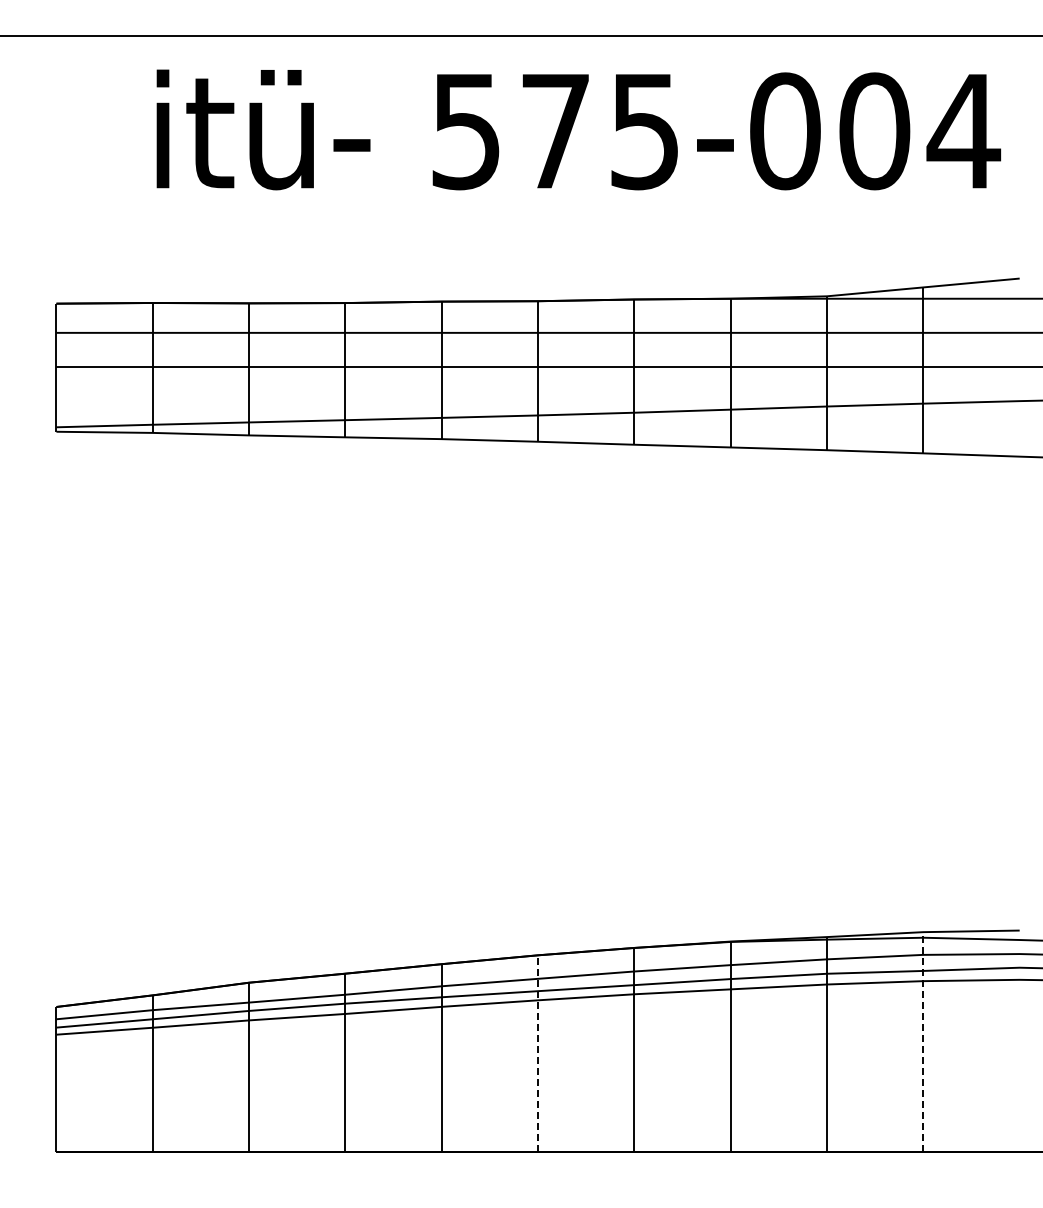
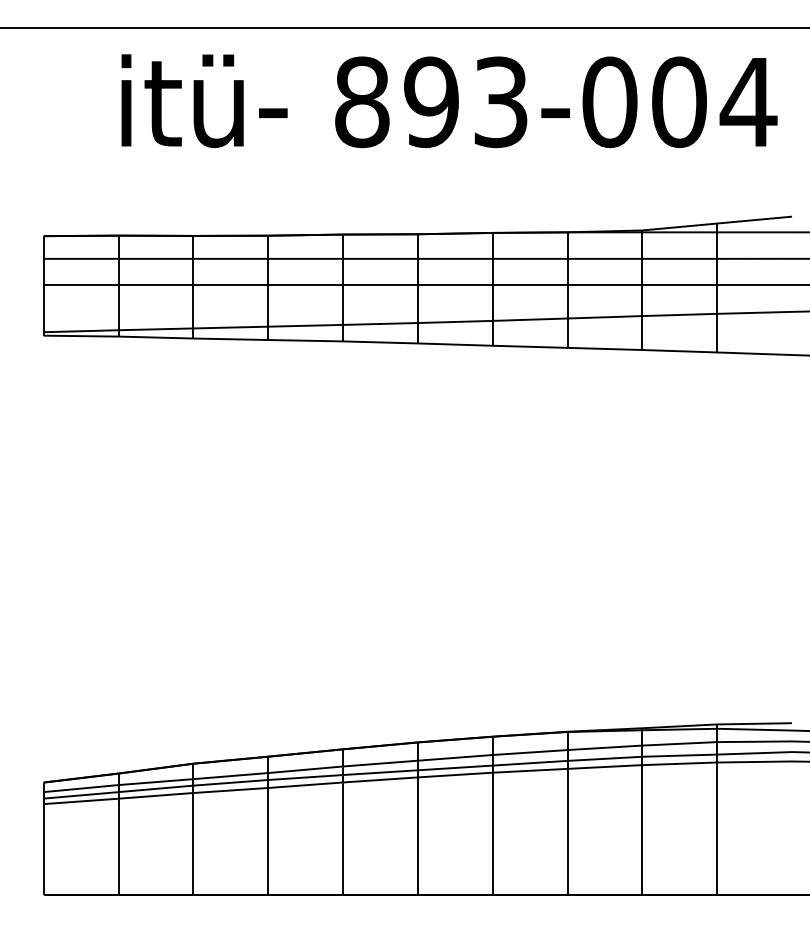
text: (554, 131) -> (430, 102), 575-004 -> 893-004
line: (923, 1042) -> (717, 810), dashed -> solid
line: (538, 1053) -> (418, 818), dashed -> solid

